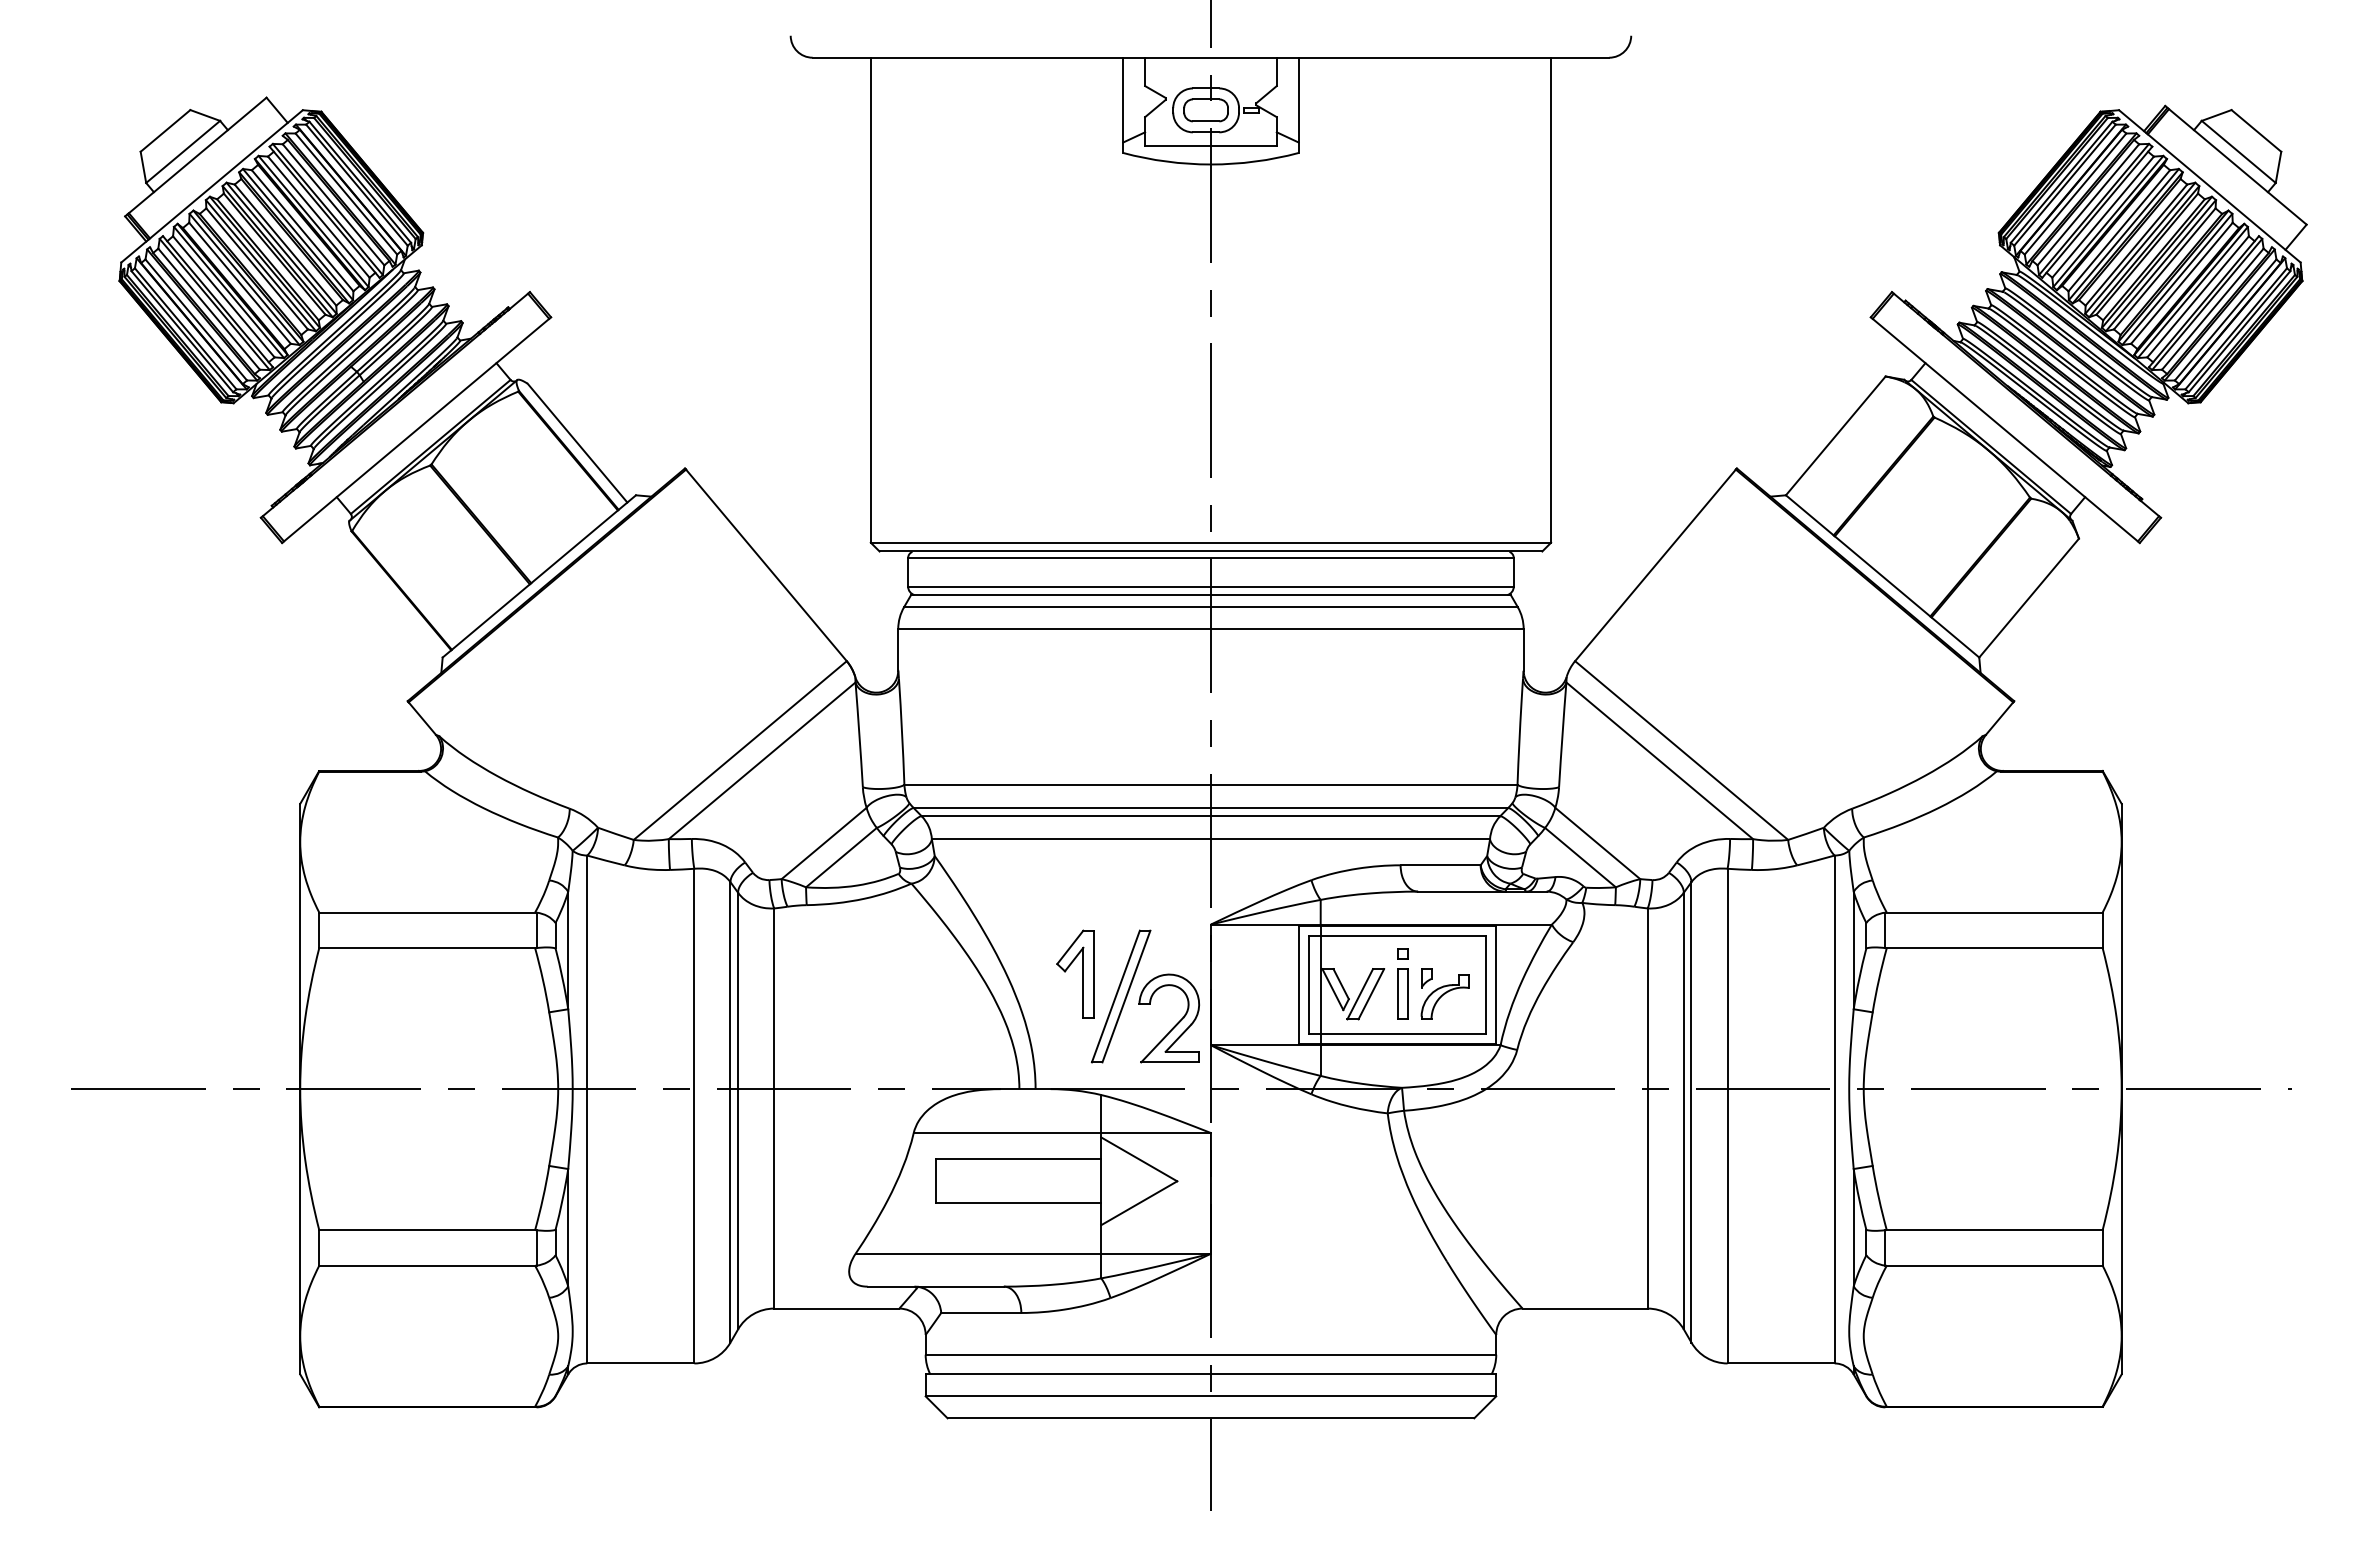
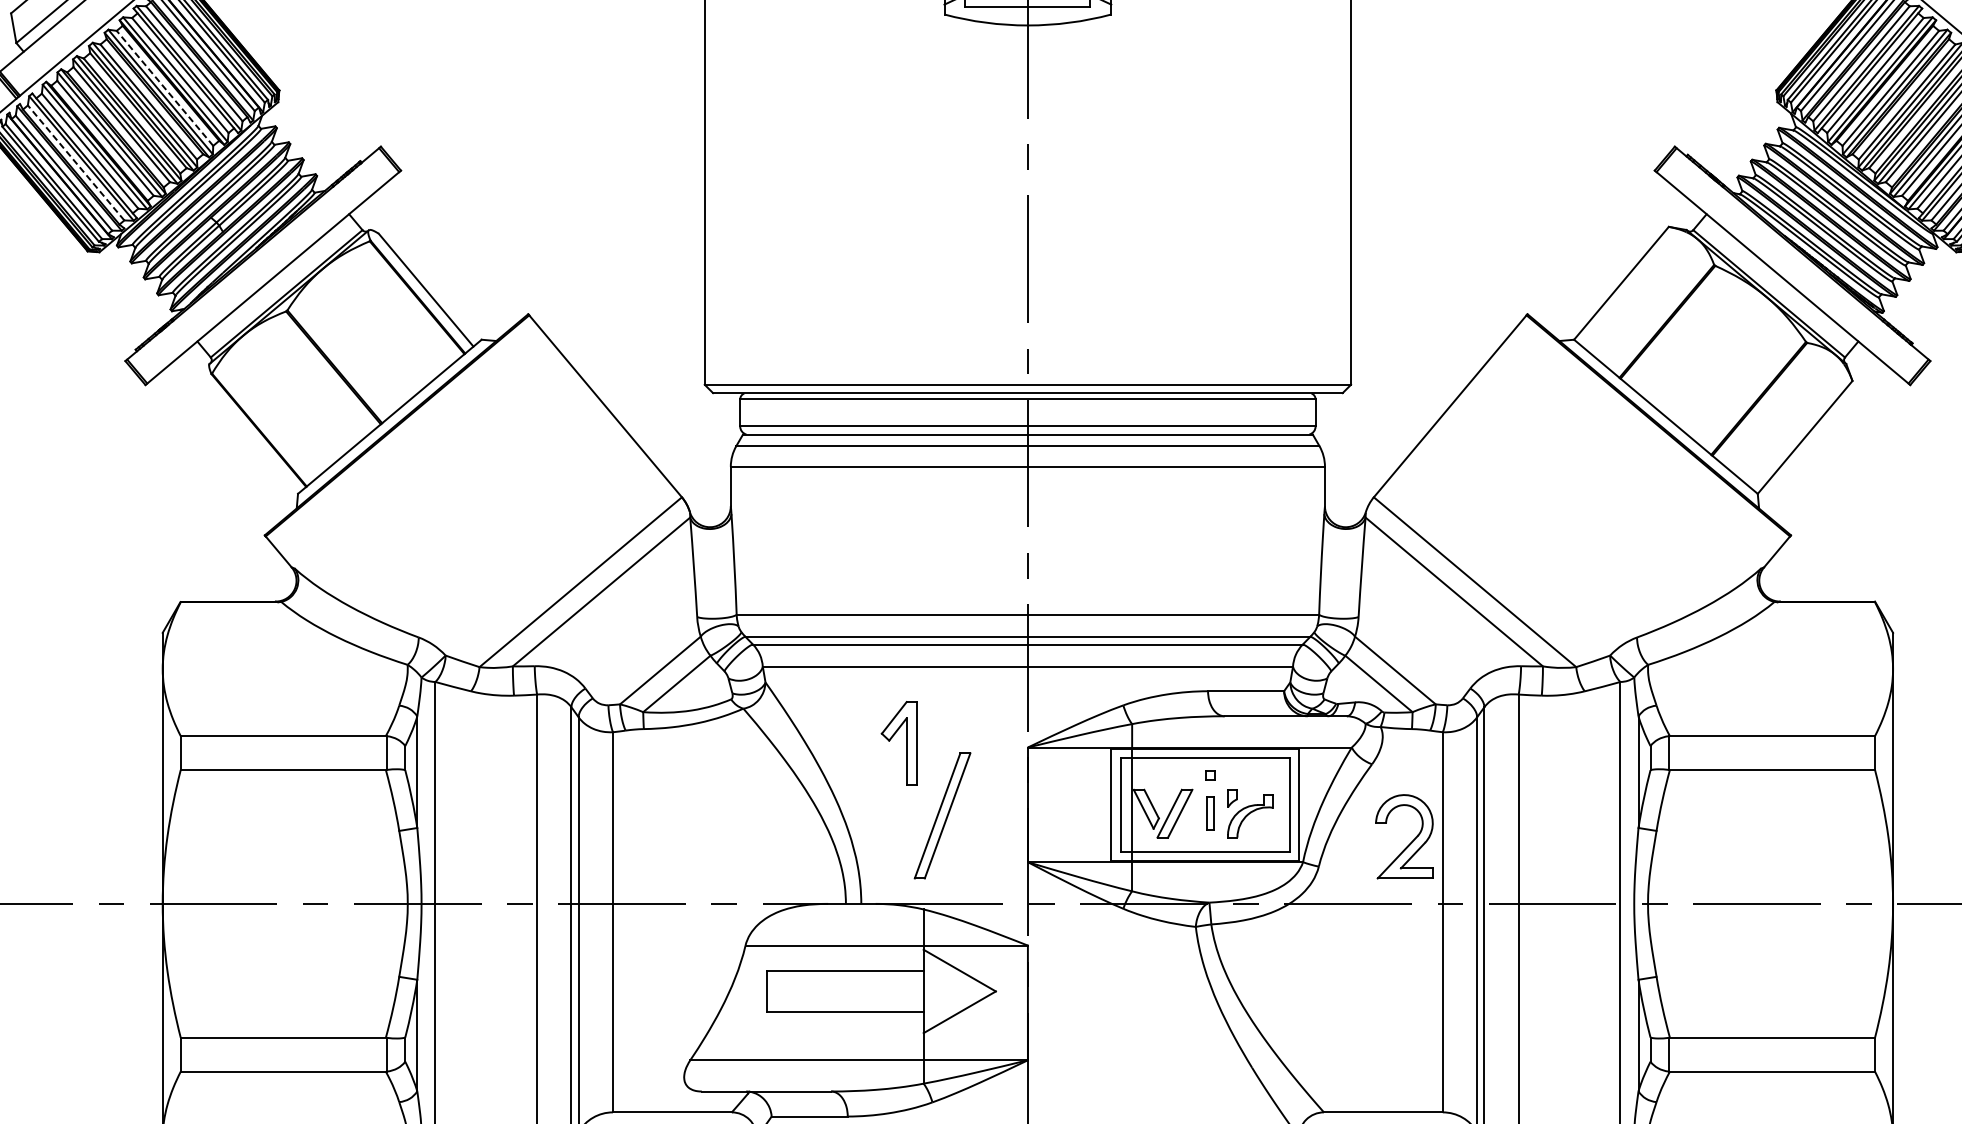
line: (302, 230) -> (164, 88), solid -> dashed
line: (208, 308) -> (75, 162), solid -> dashed
part: (1082, 973) -> (905, 742), moved
part: (1402, 993) -> (1209, 813), size x0.7
part: (1175, 1024) -> (1410, 842), moved

